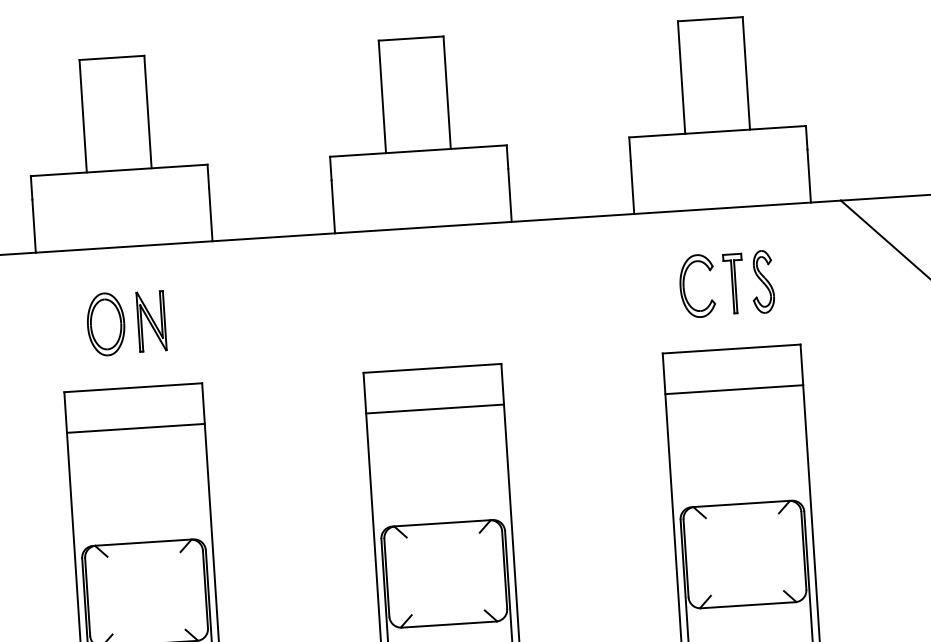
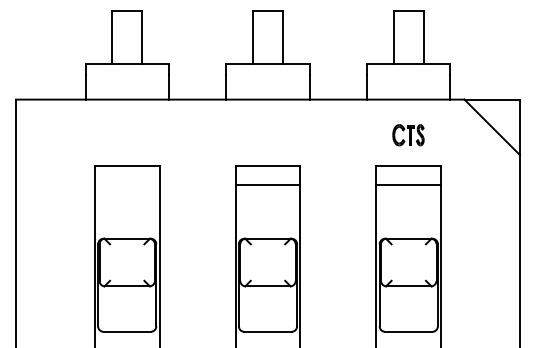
part: (726, 282) -> (408, 134), size x0.7
part: (125, 321) -> (125, 134), removed
line: (134, 427) -> (126, 184), removed

